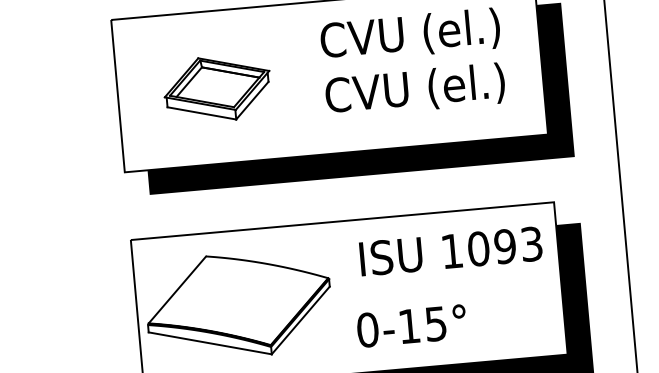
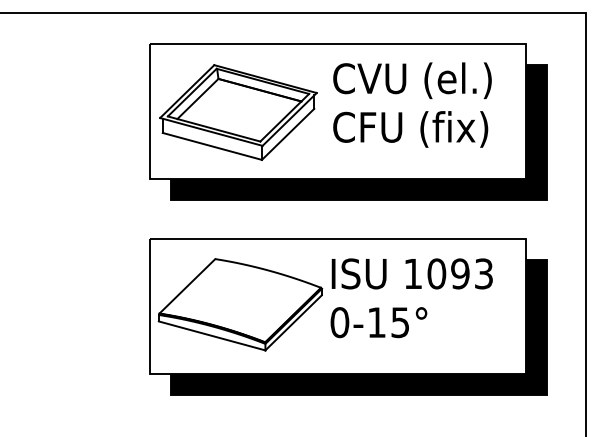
part: (217, 88) -> (238, 112), size x1.67
text: (428, 89) -> (424, 129), CVU (el.) -> CFU (fix)
text: (450, 251) -> (411, 273), moved
text: (411, 326) -> (378, 322), moved

